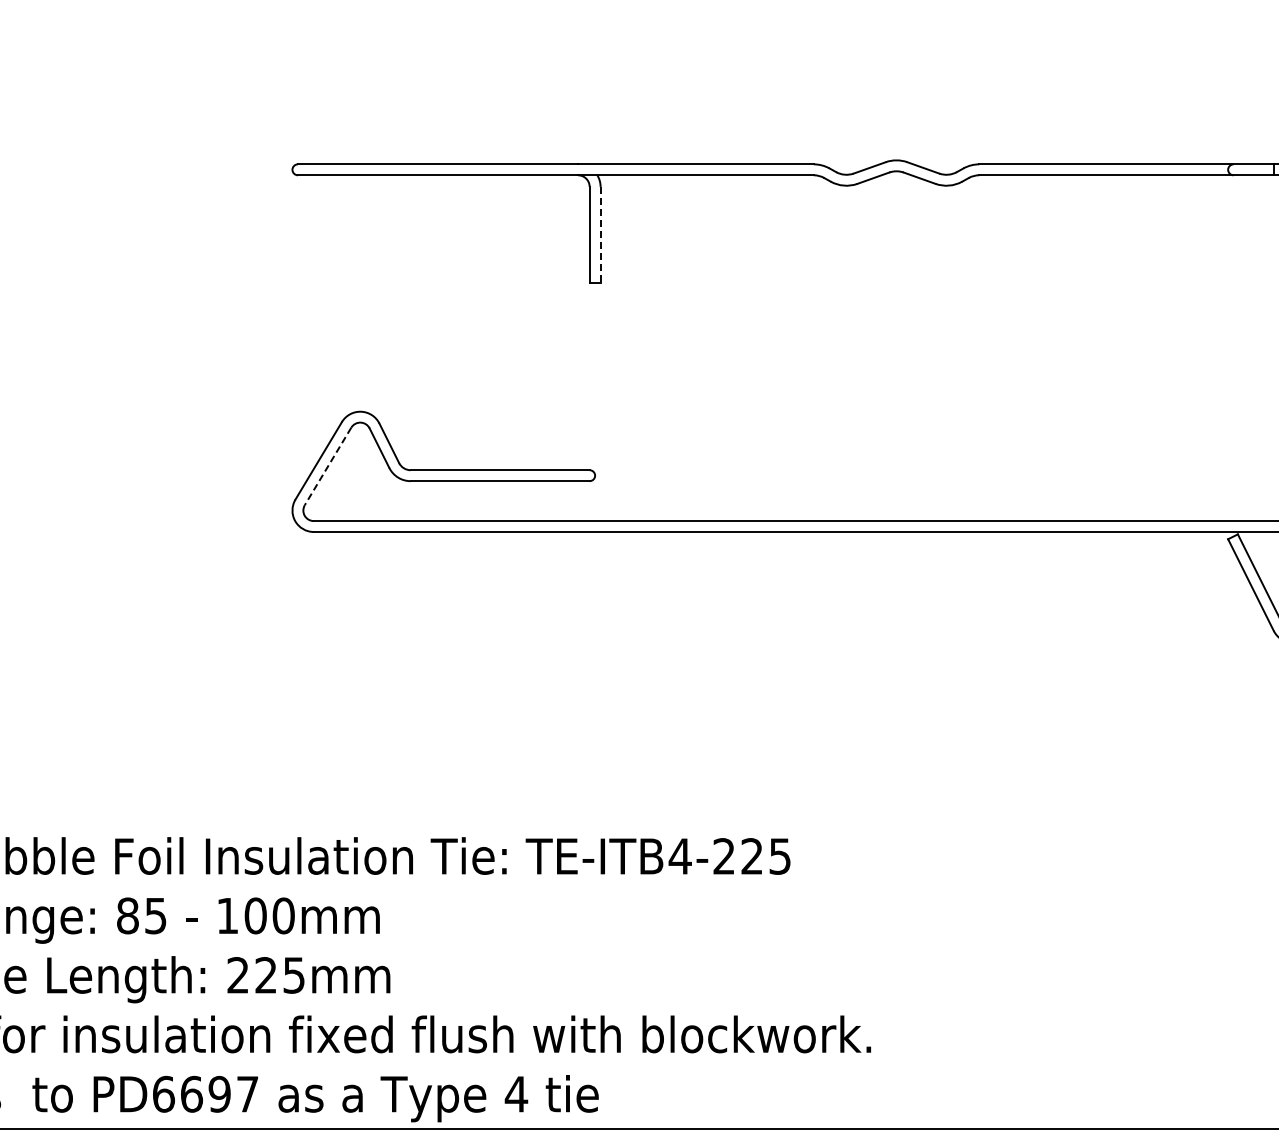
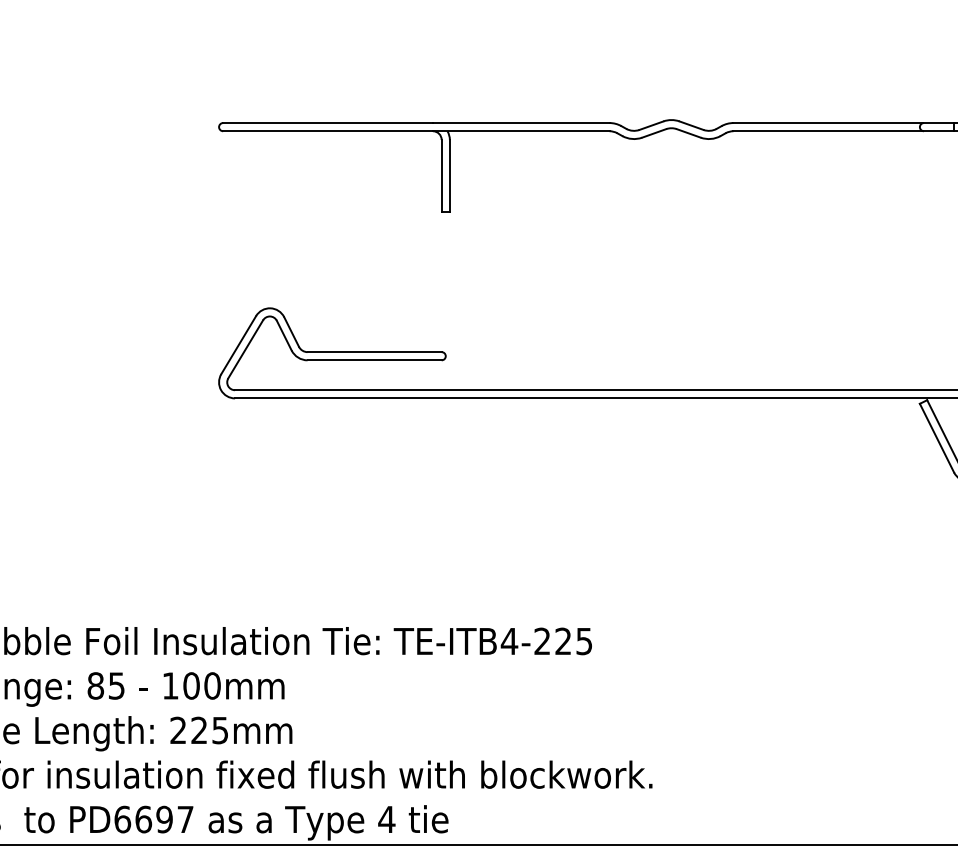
line: (600, 235) -> (449, 176), dashed -> solid
line: (327, 466) -> (245, 349), dashed -> solid

